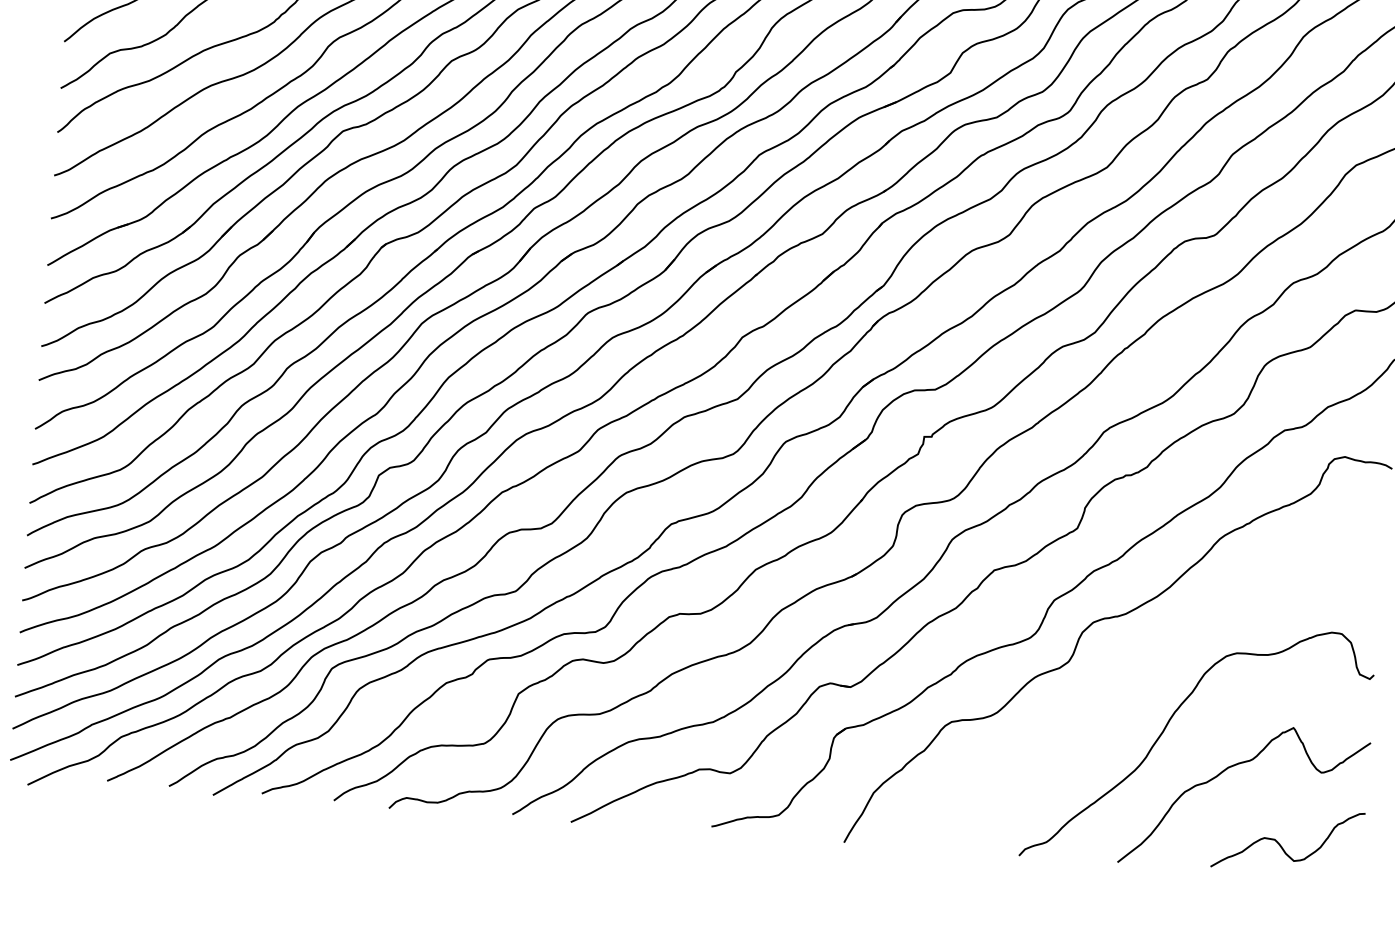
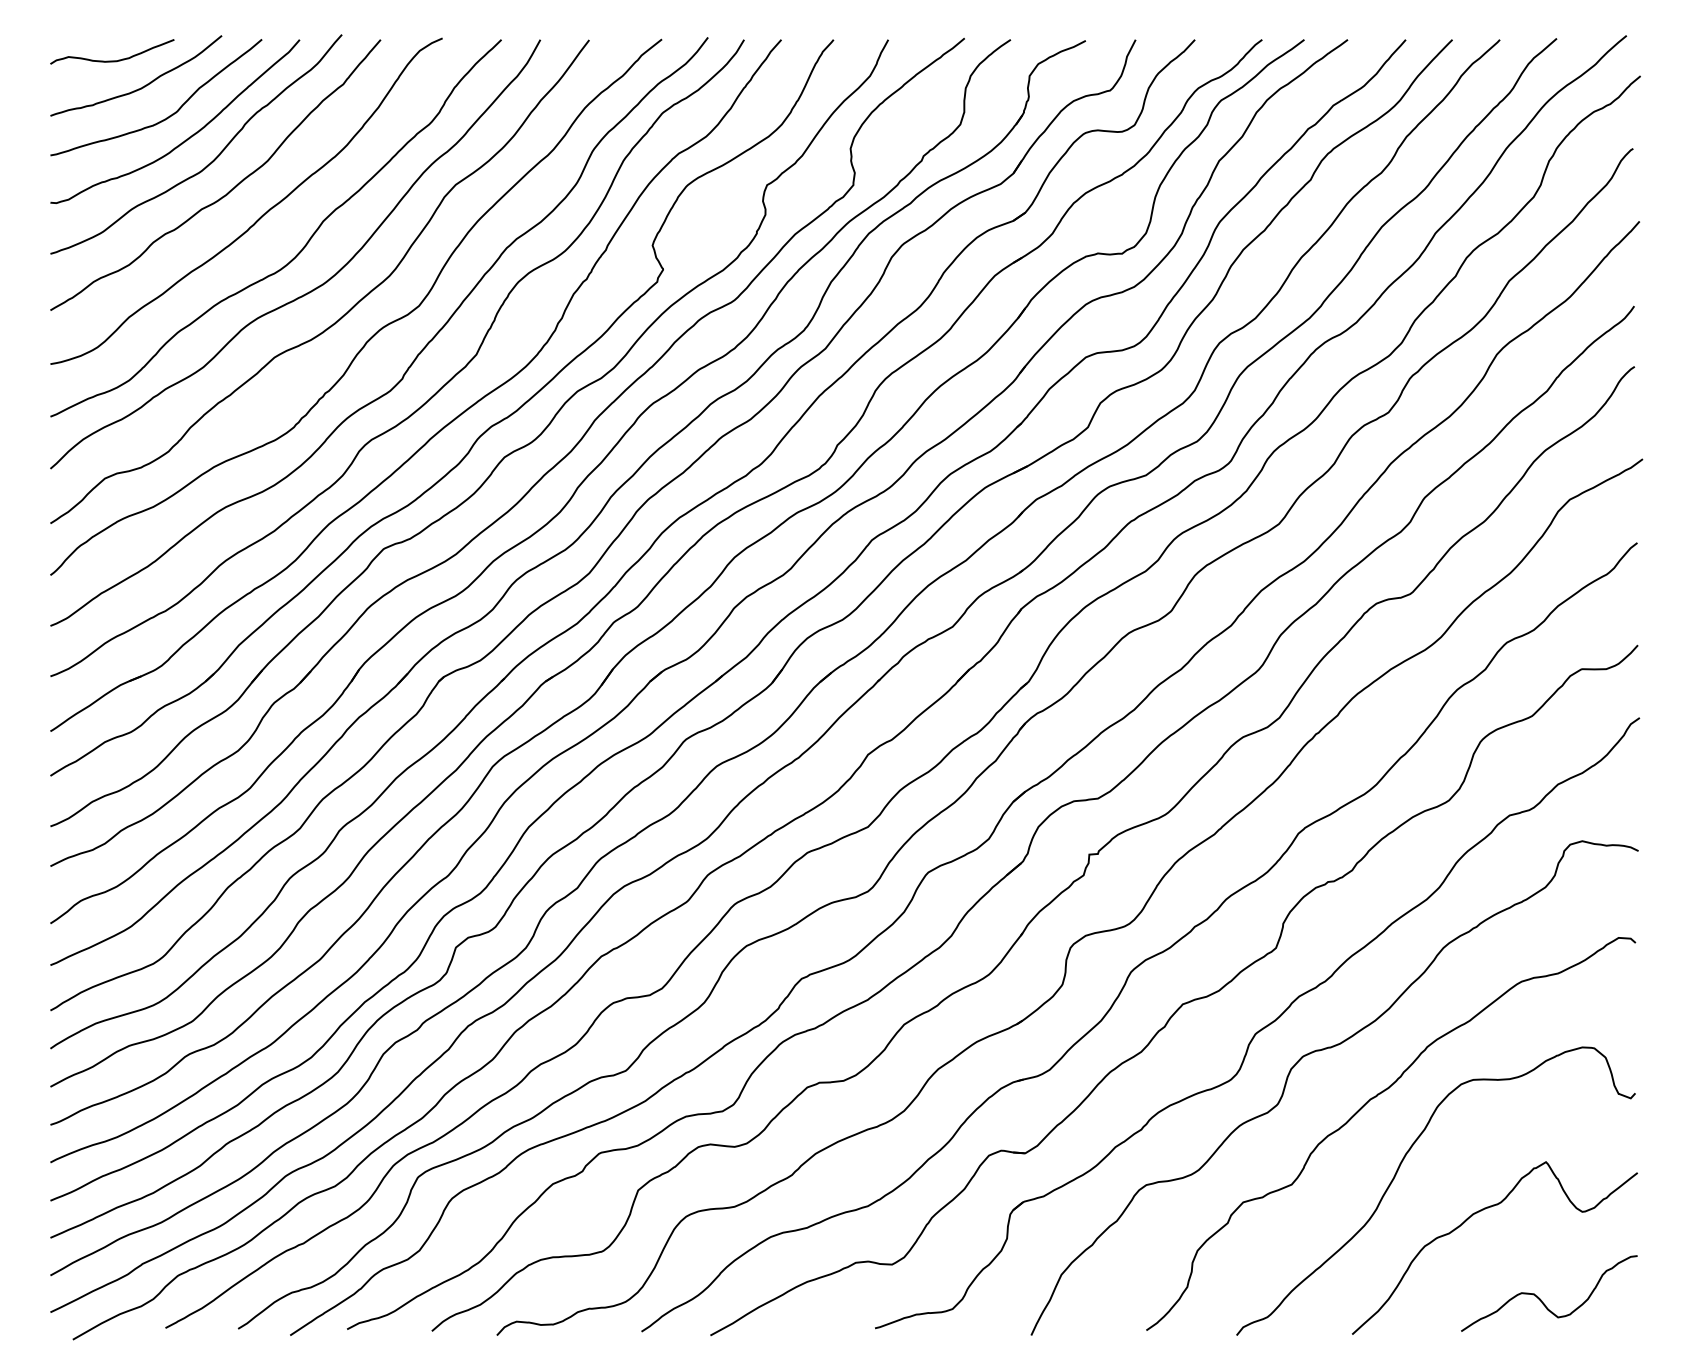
curve: (1142, 668) -> (1364, 1106), added

